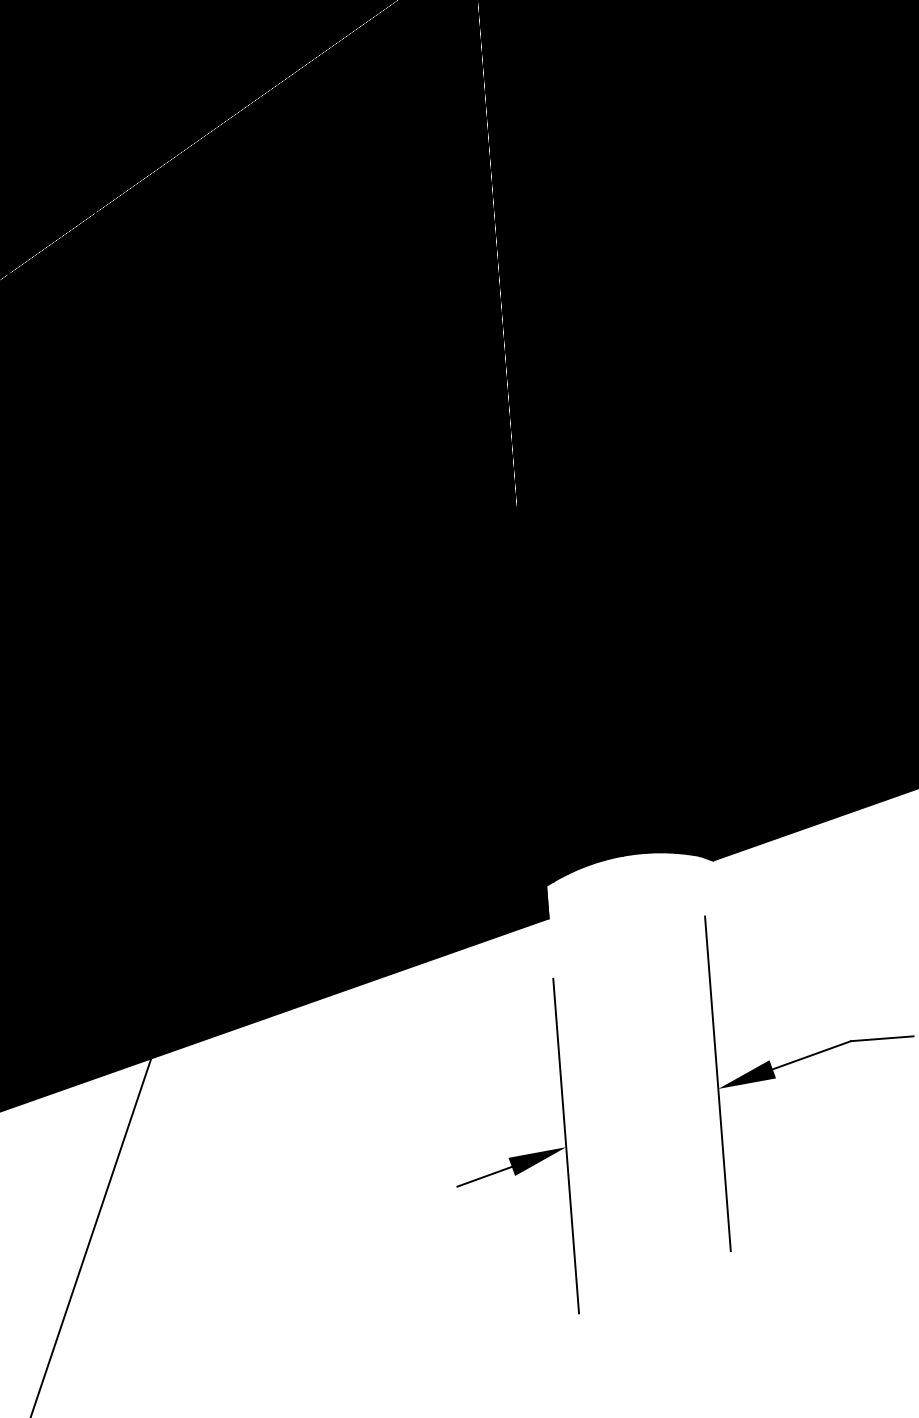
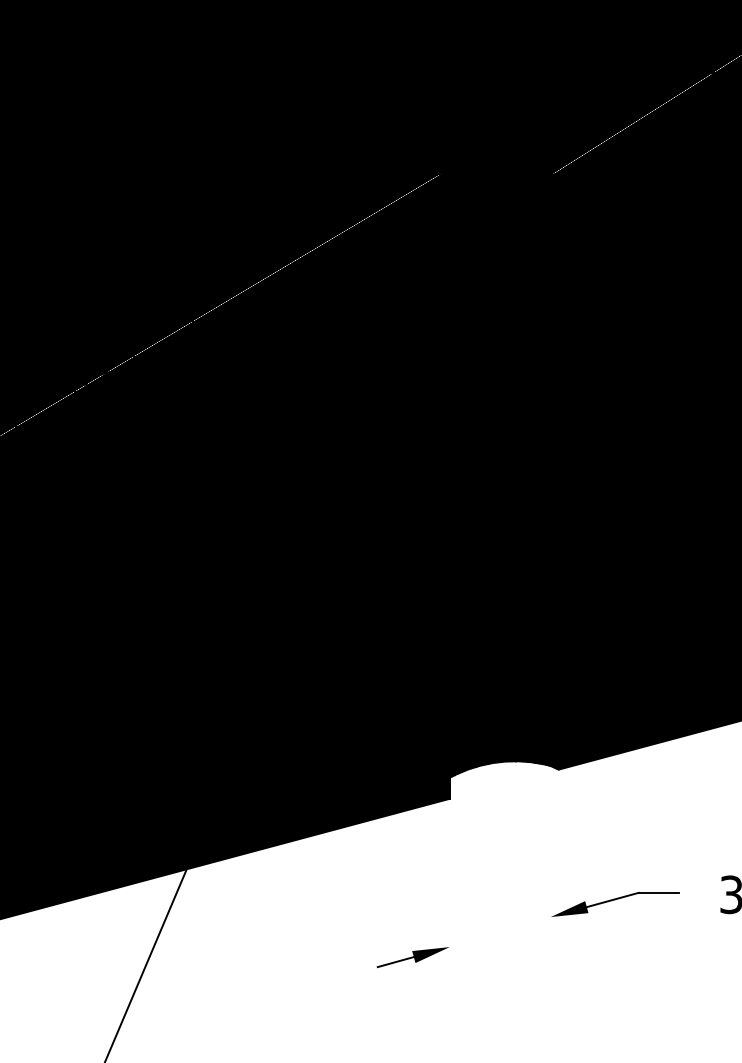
line: (717, 1083) -> (550, 913), removed
line: (565, 1144) -> (449, 945), removed

